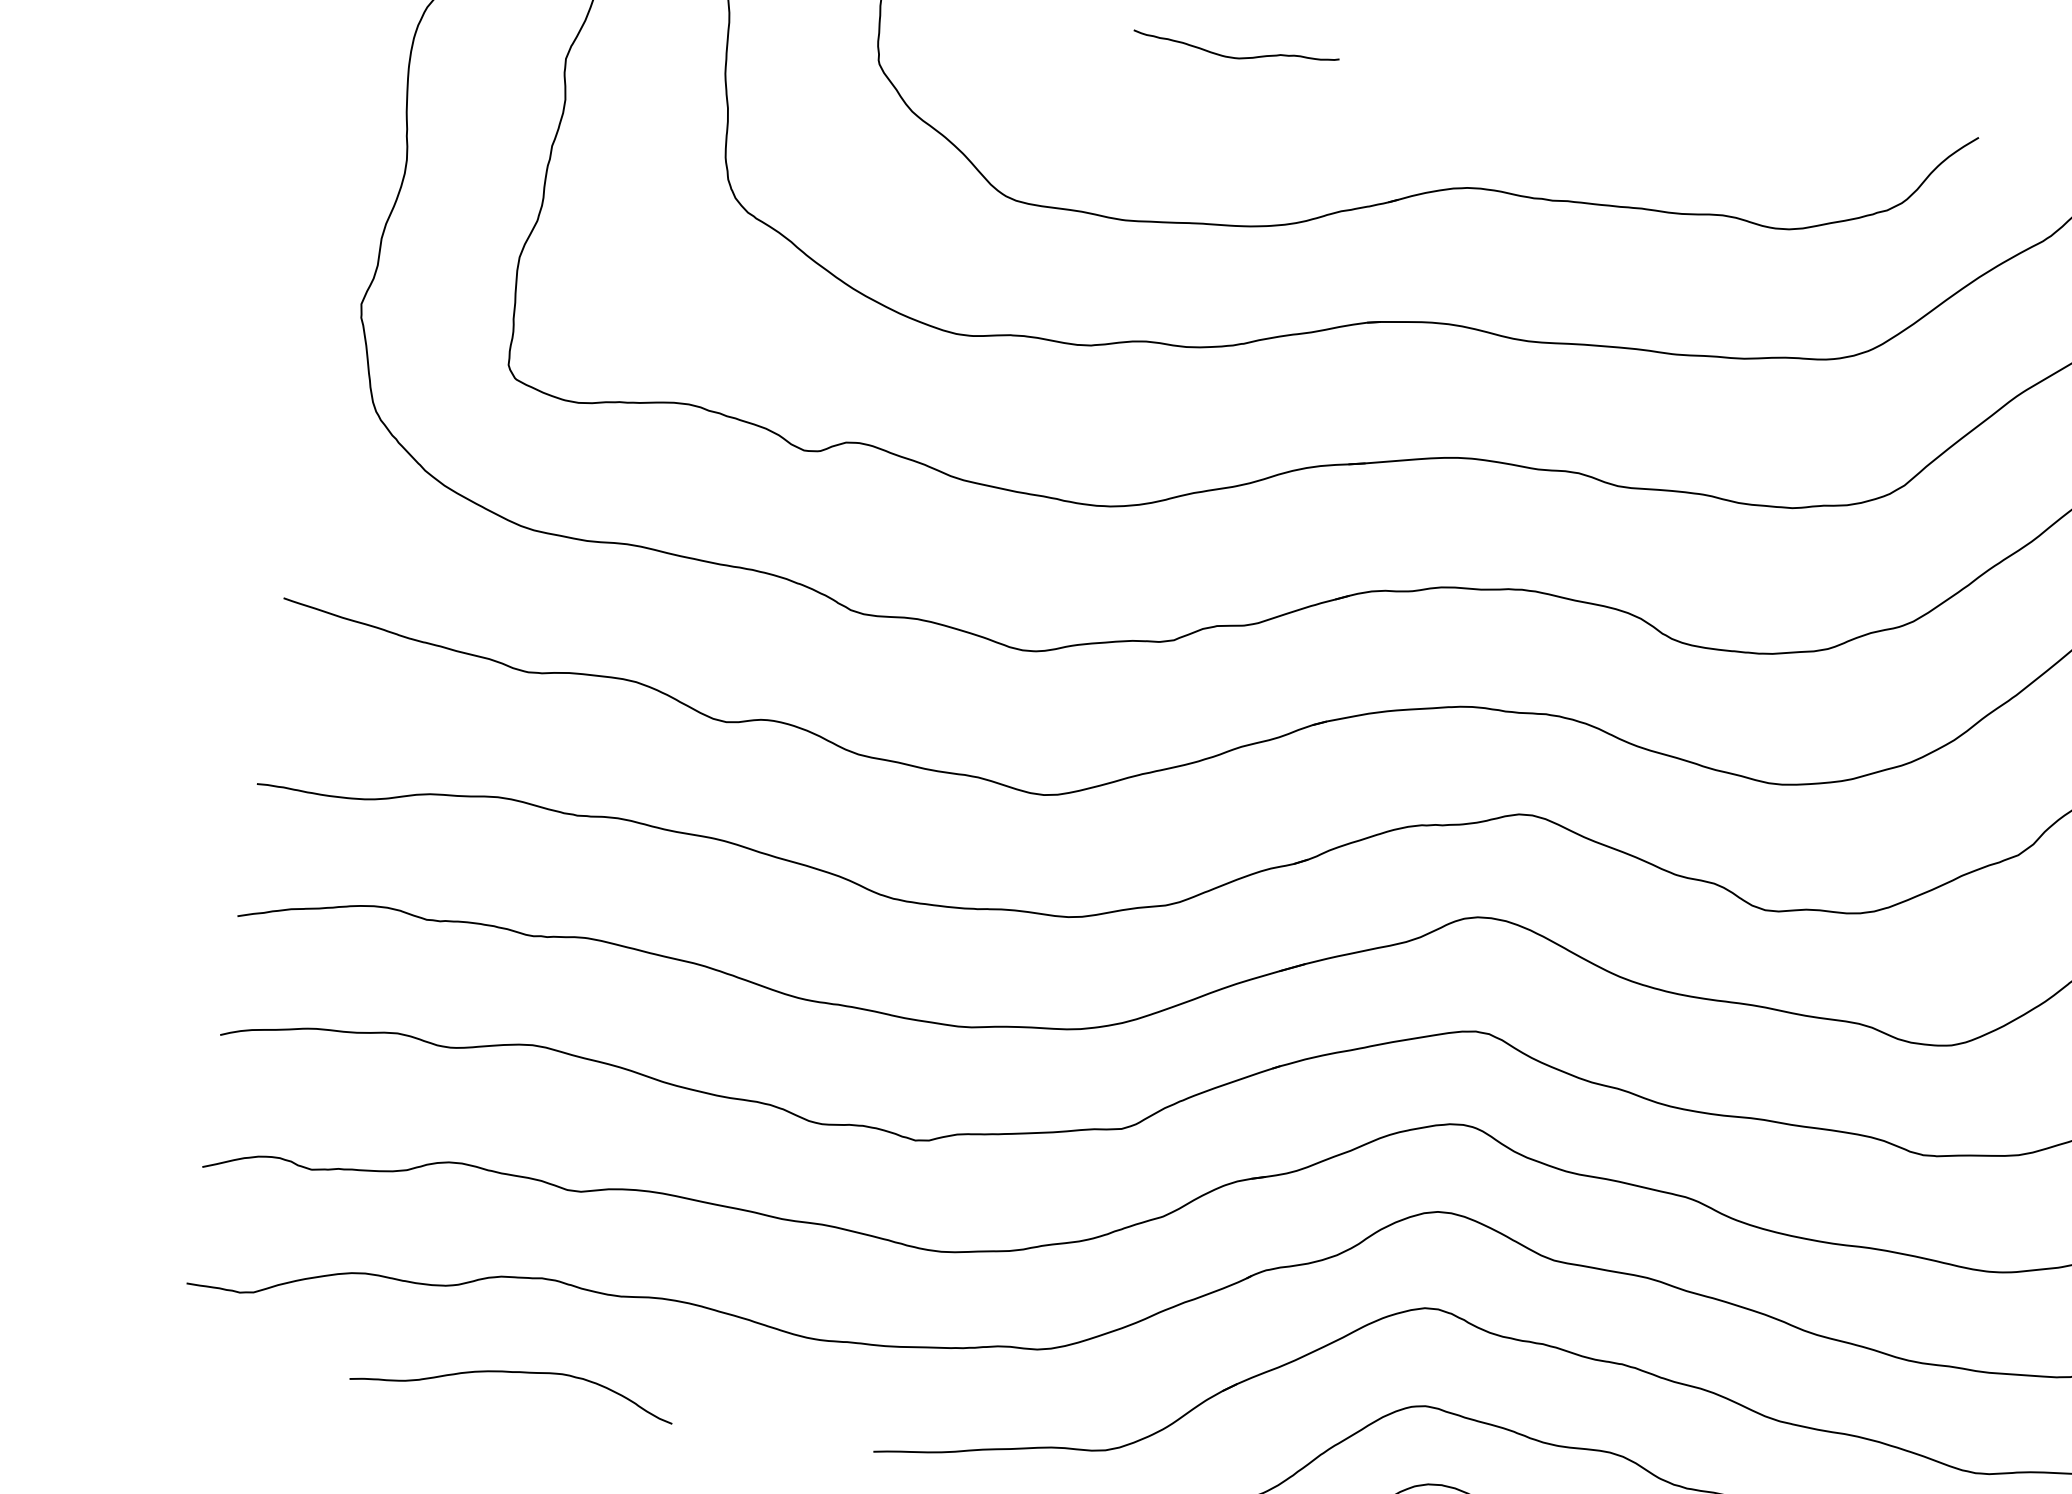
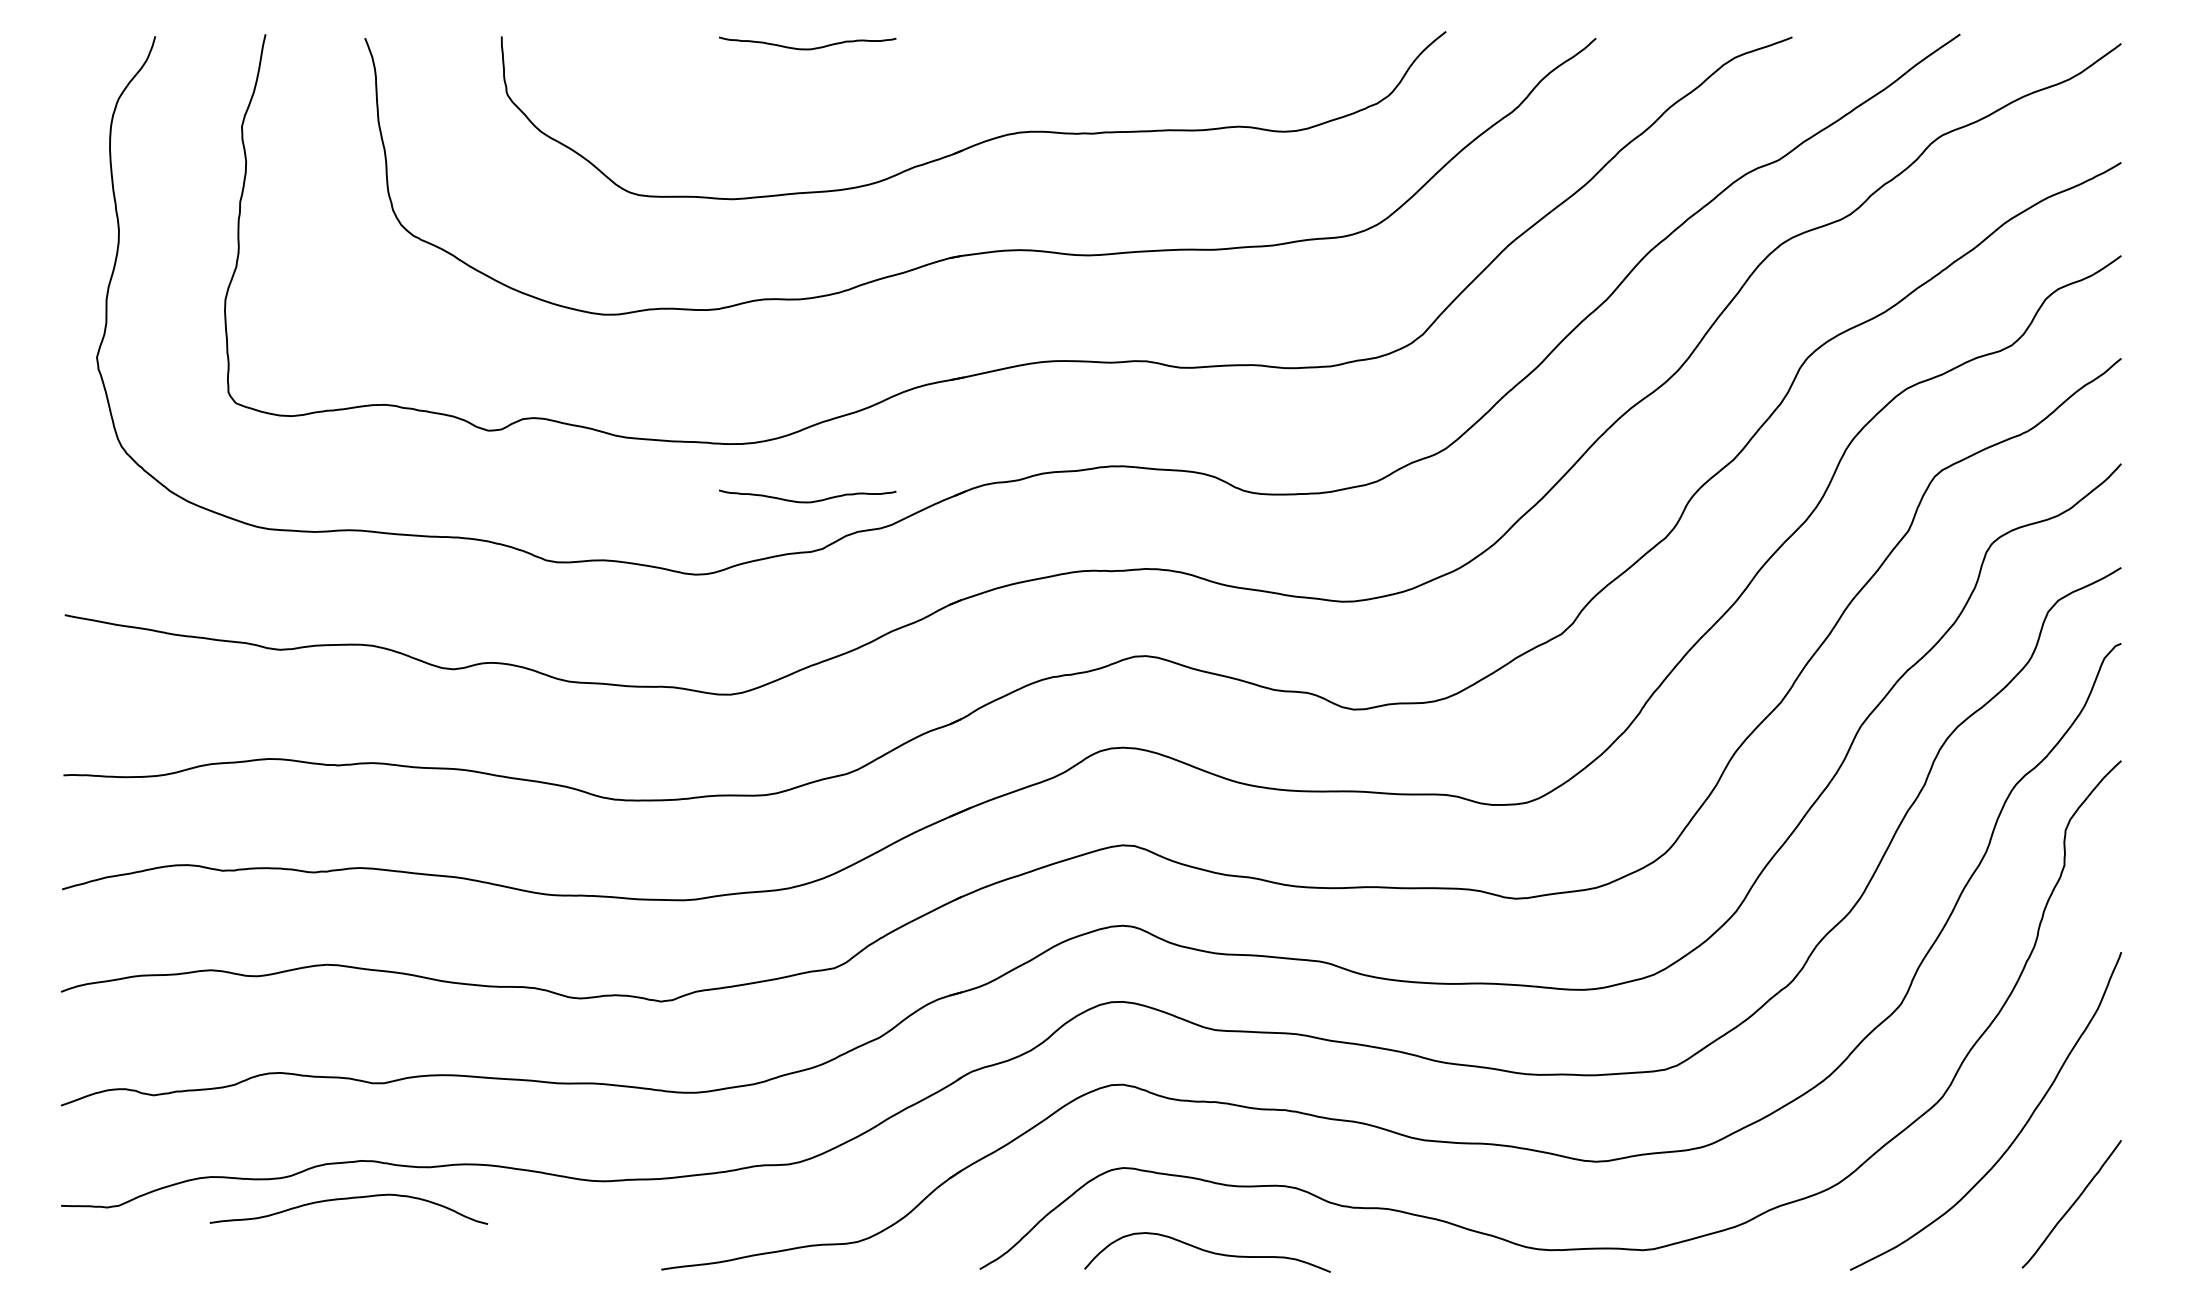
curve: (1163, 582) -> (807, 501), added
curve: (514, 1373) -> (348, 1199), moved

